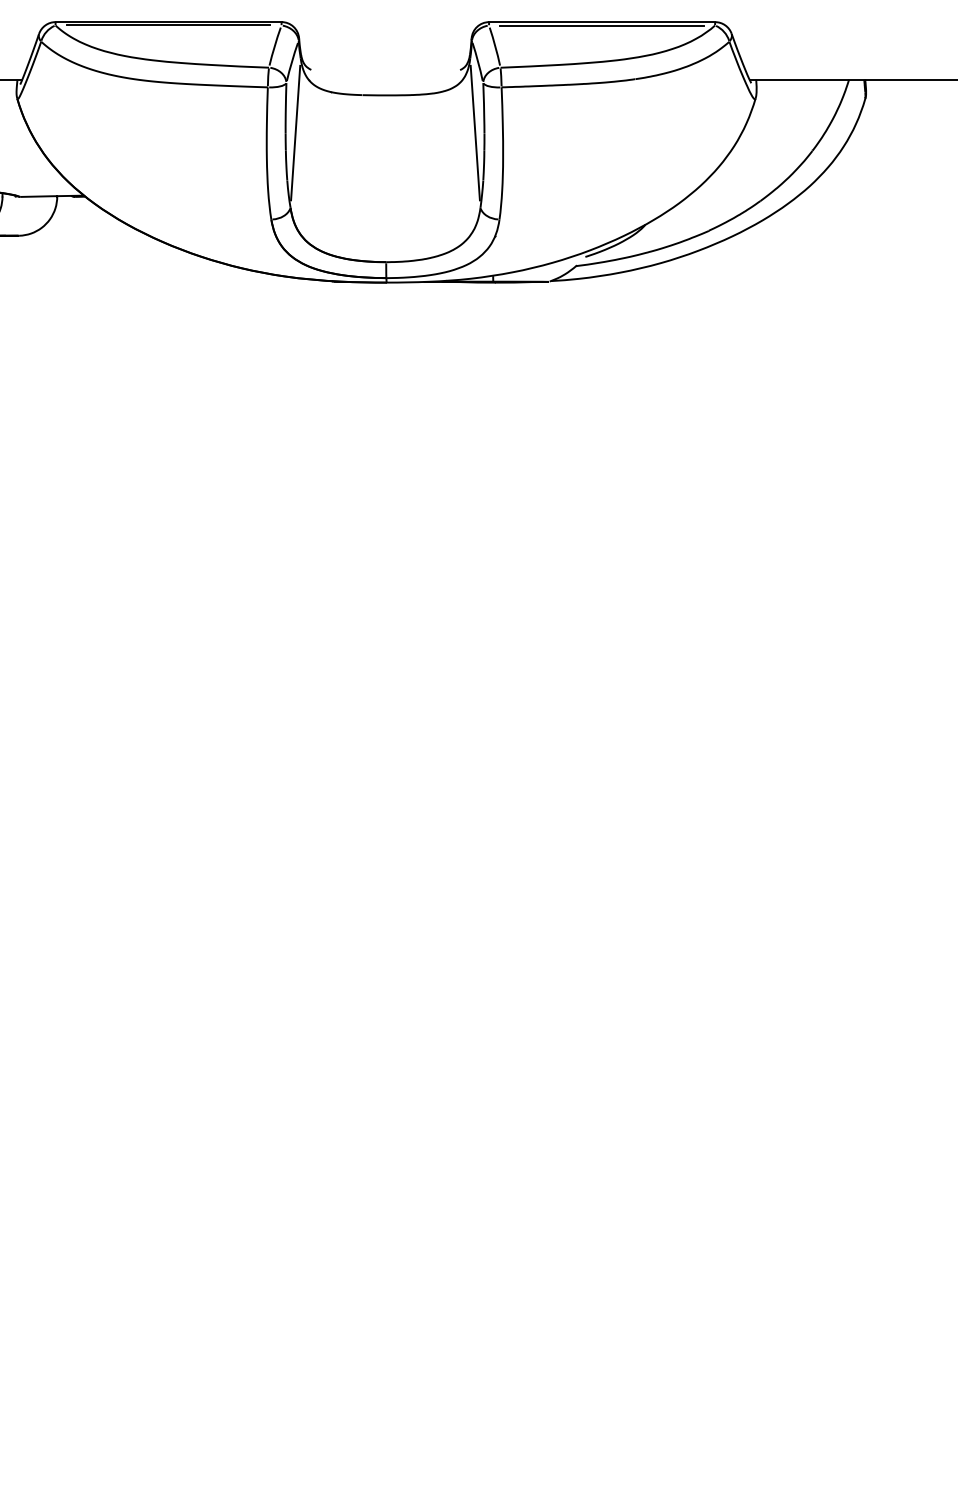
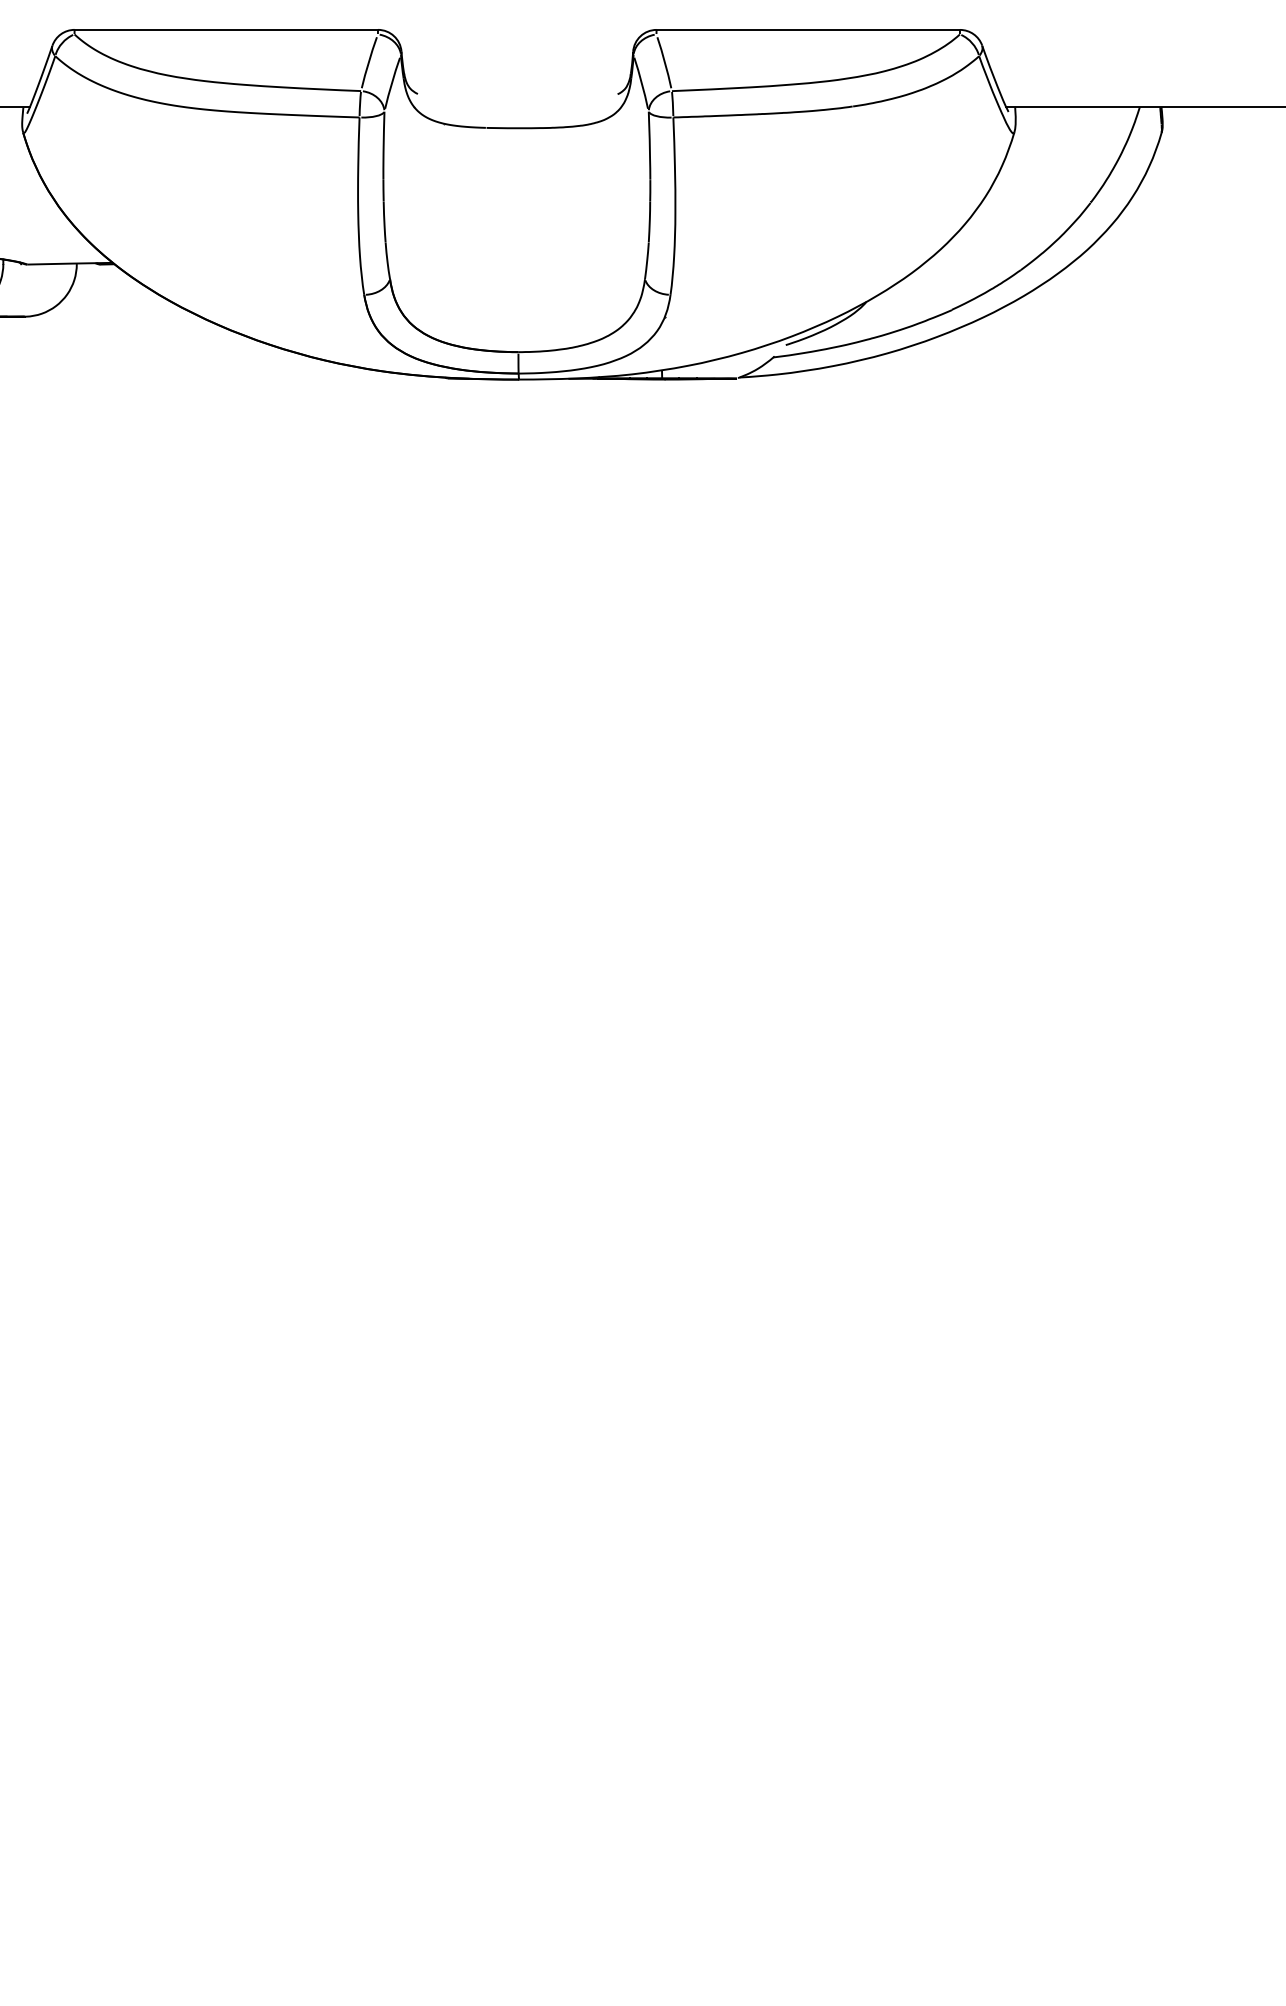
line: (168, 25) -> (225, 34), removed
line: (601, 25) -> (807, 34), removed
line: (295, 132) -> (396, 178), removed
line: (474, 132) -> (637, 178), removed

